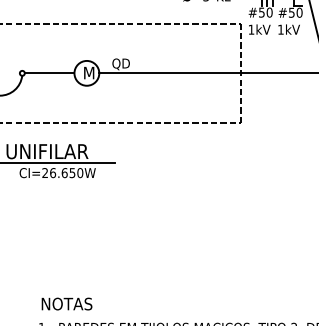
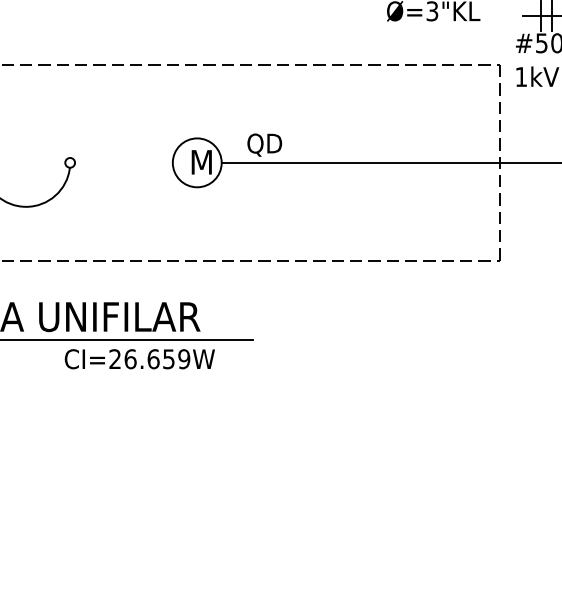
line: (49, 73) -> (123, 163), removed
text: (79, 173) -> (182, 360), CI=26.650W -> CI=26.659W

